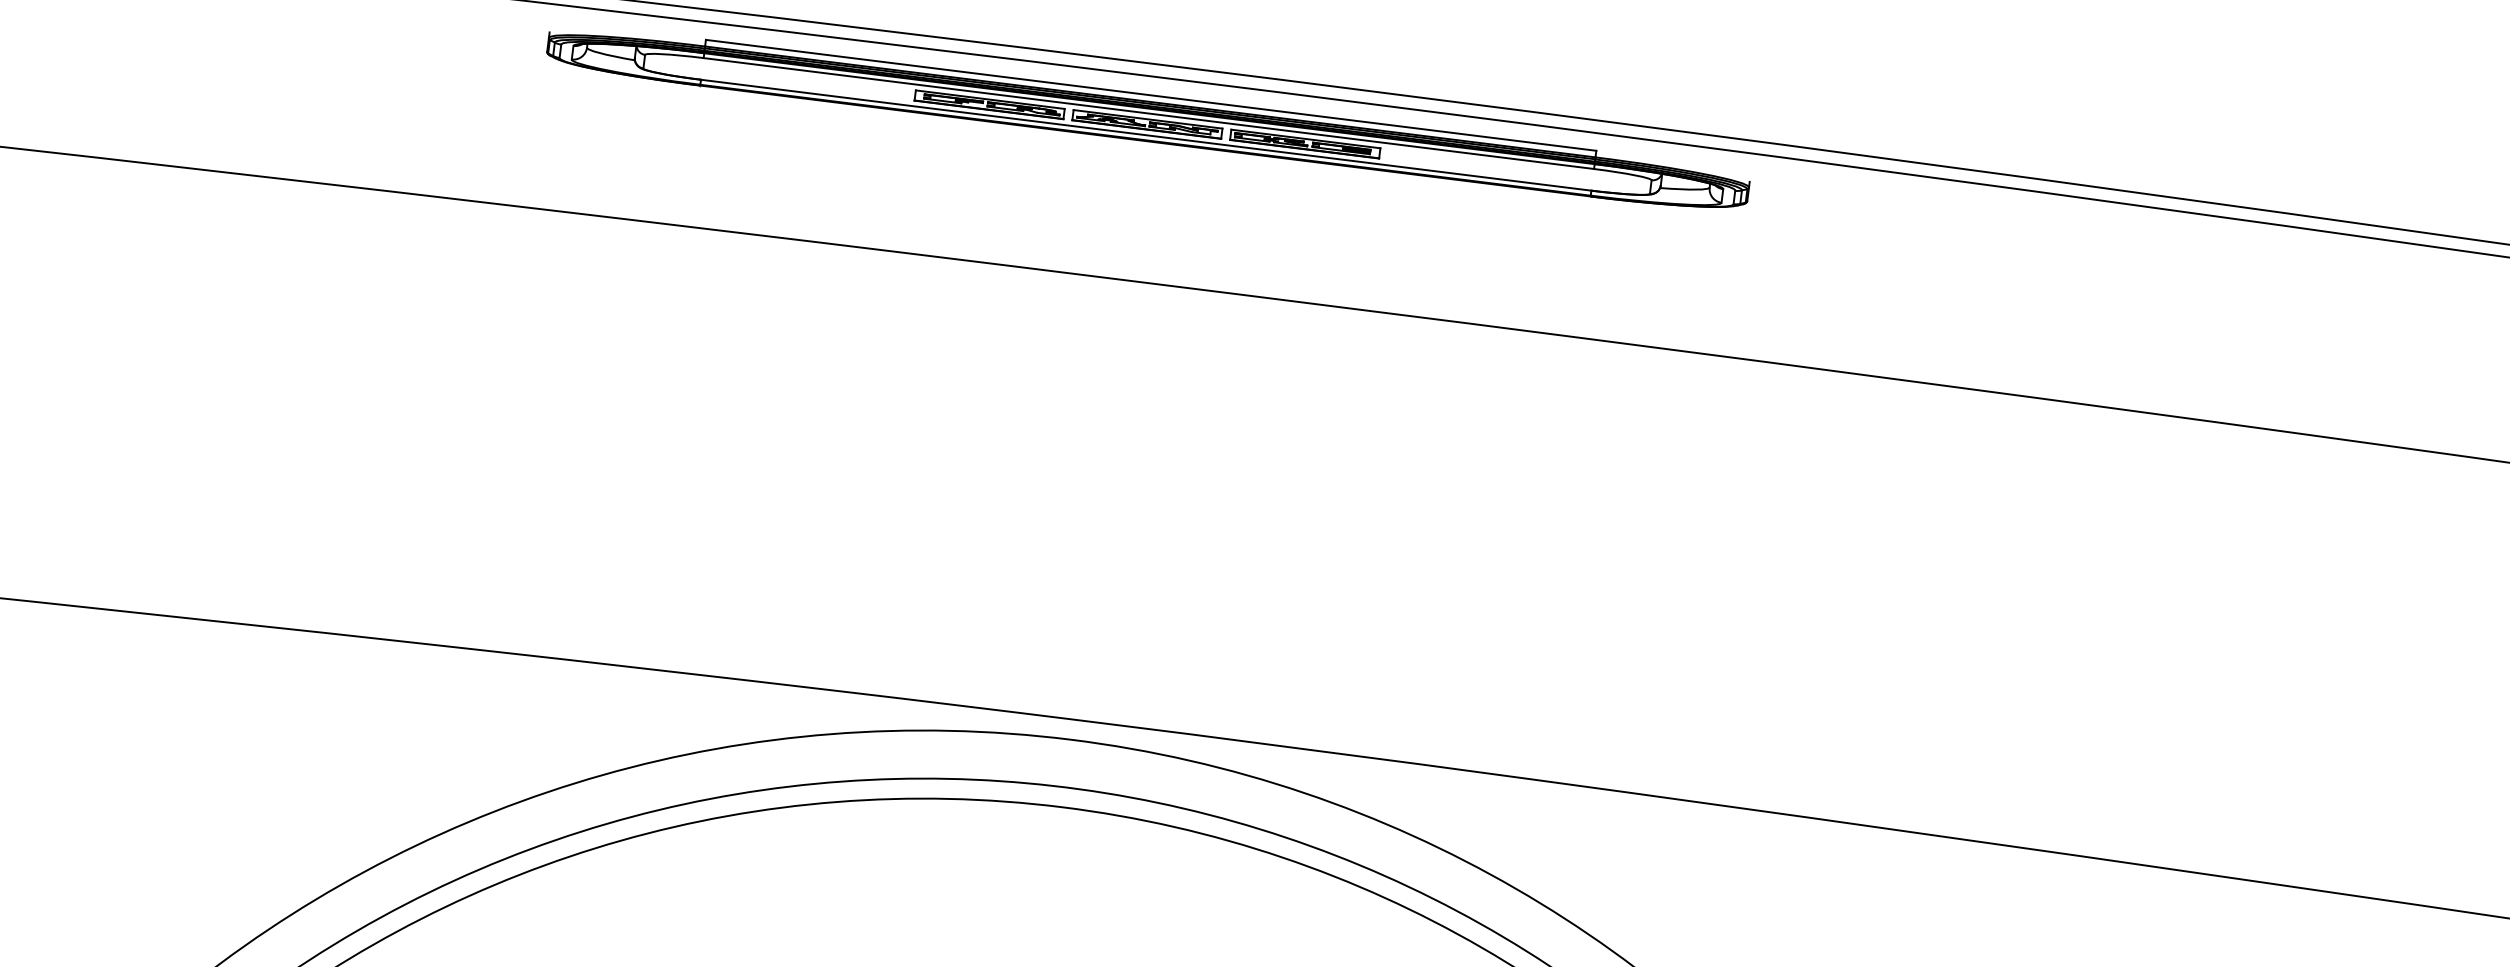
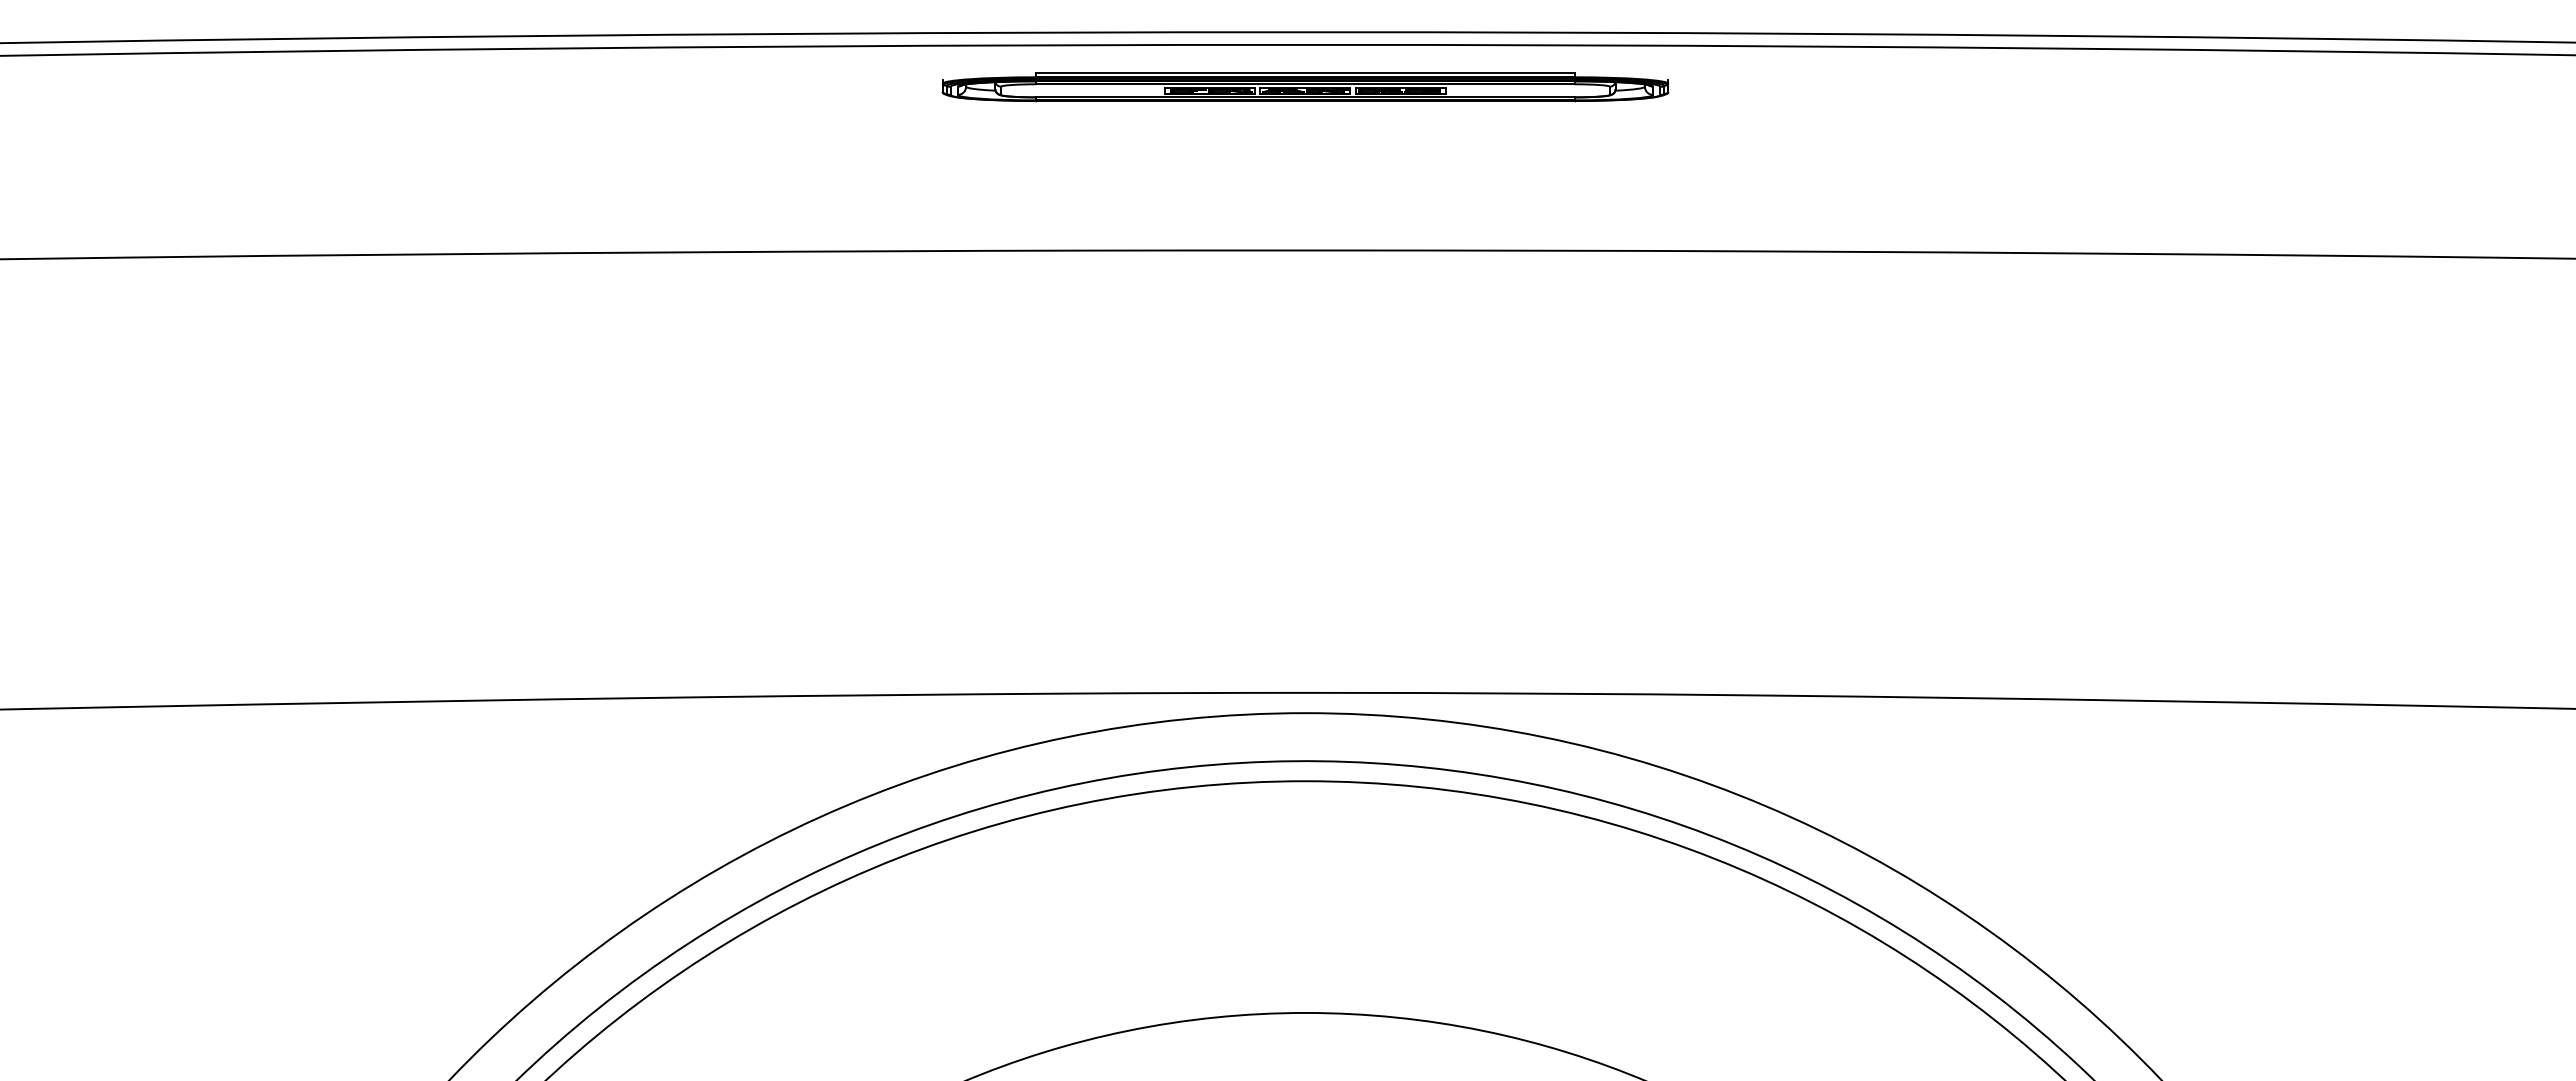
part: (1148, 118) -> (1305, 87), size x0.6

